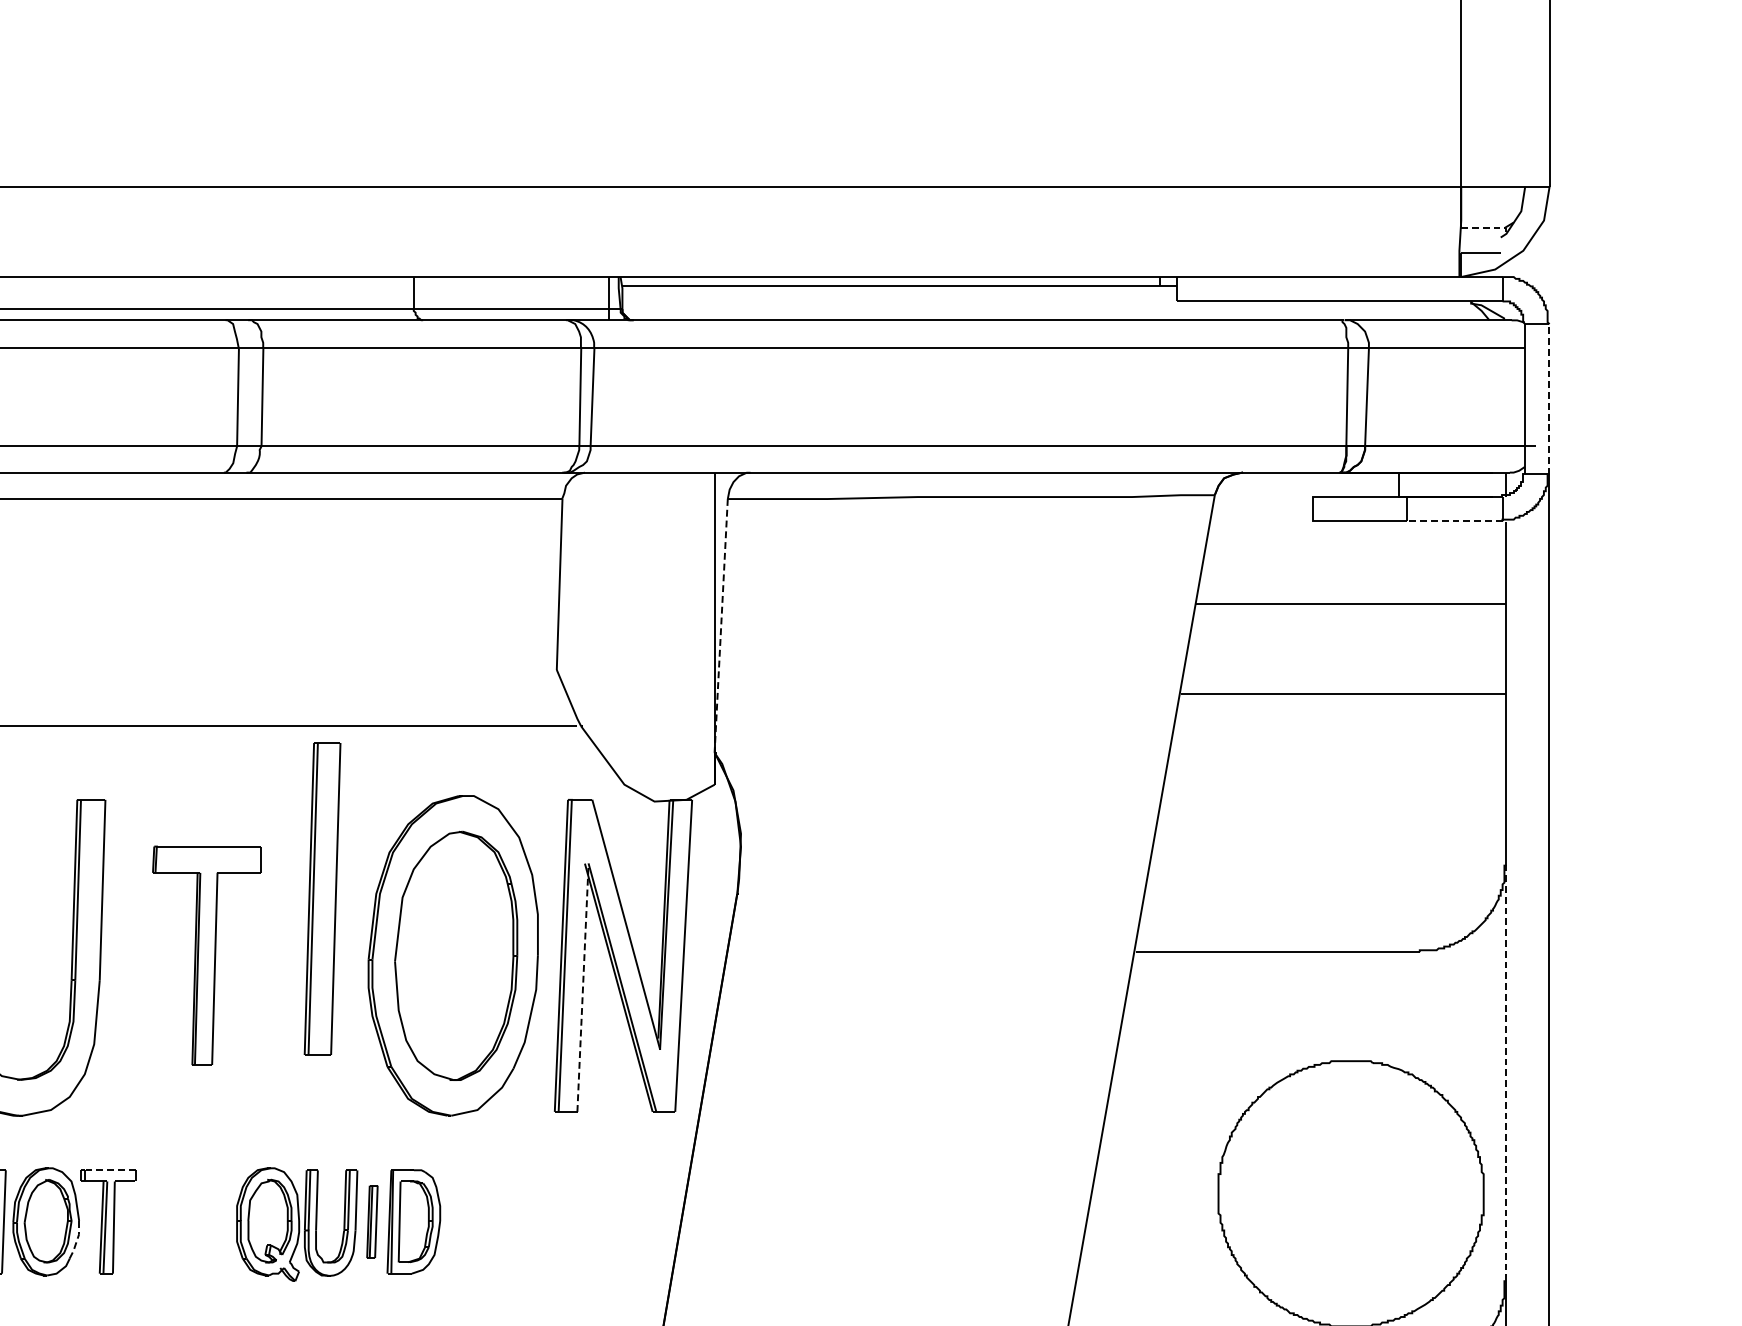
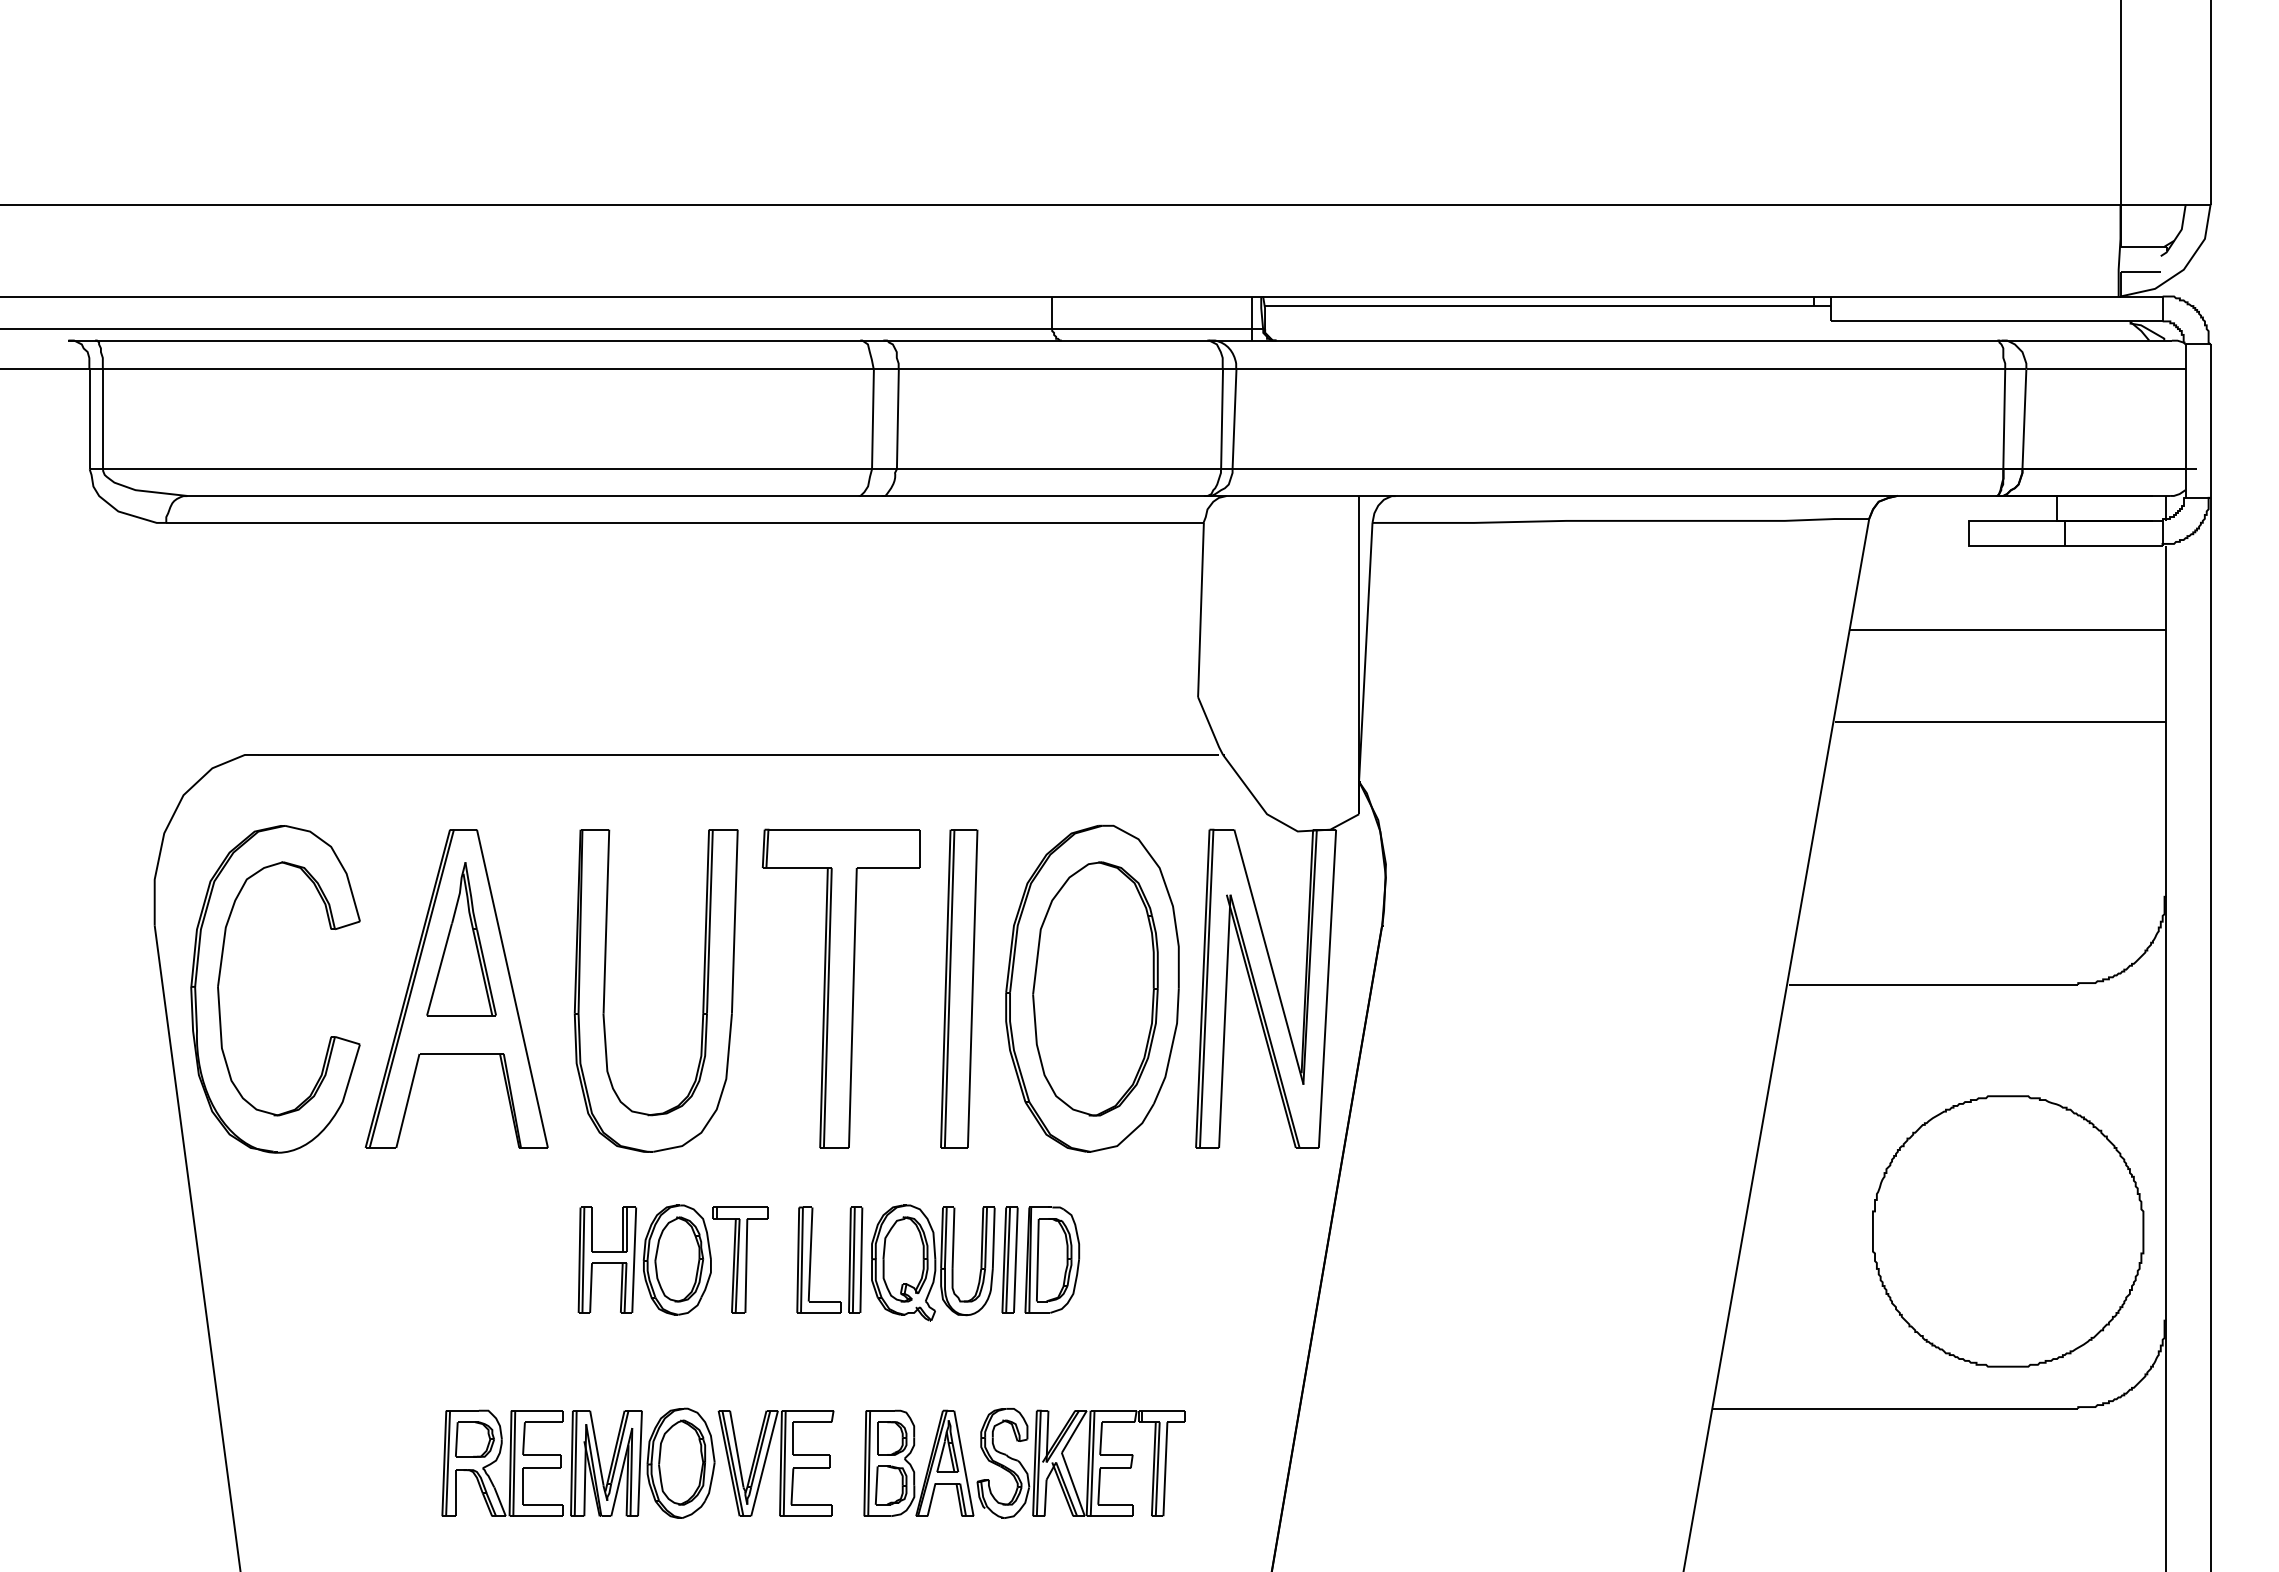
line: (1484, 228) -> (2144, 246), dashed -> solid
line: (1549, 399) -> (2210, 421), dashed -> solid
line: (1454, 521) -> (2113, 545), dashed -> solid
line: (720, 626) -> (1365, 652), dashed -> solid
part: (322, 898) -> (959, 988), moved
part: (206, 955) -> (840, 988), size x1.43
line: (582, 987) -> (1224, 1021), dashed -> solid
line: (1506, 1073) -> (2166, 1108), dashed -> solid
line: (110, 1170) -> (742, 1207), dashed -> solid
part: (177, 1221) -> (811, 1259), added
part: (371, 1221) -> (1009, 1259), size x1.43
line: (76, 1240) -> (708, 1279), dashed -> solid

